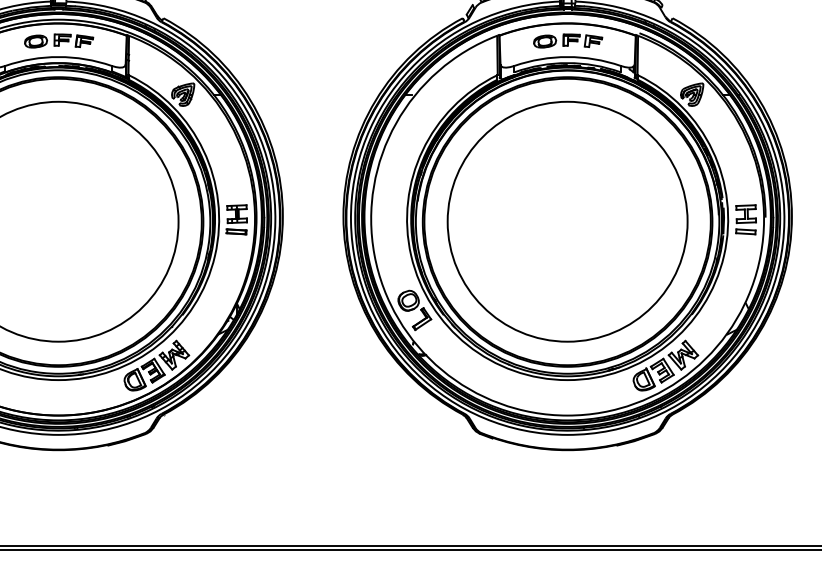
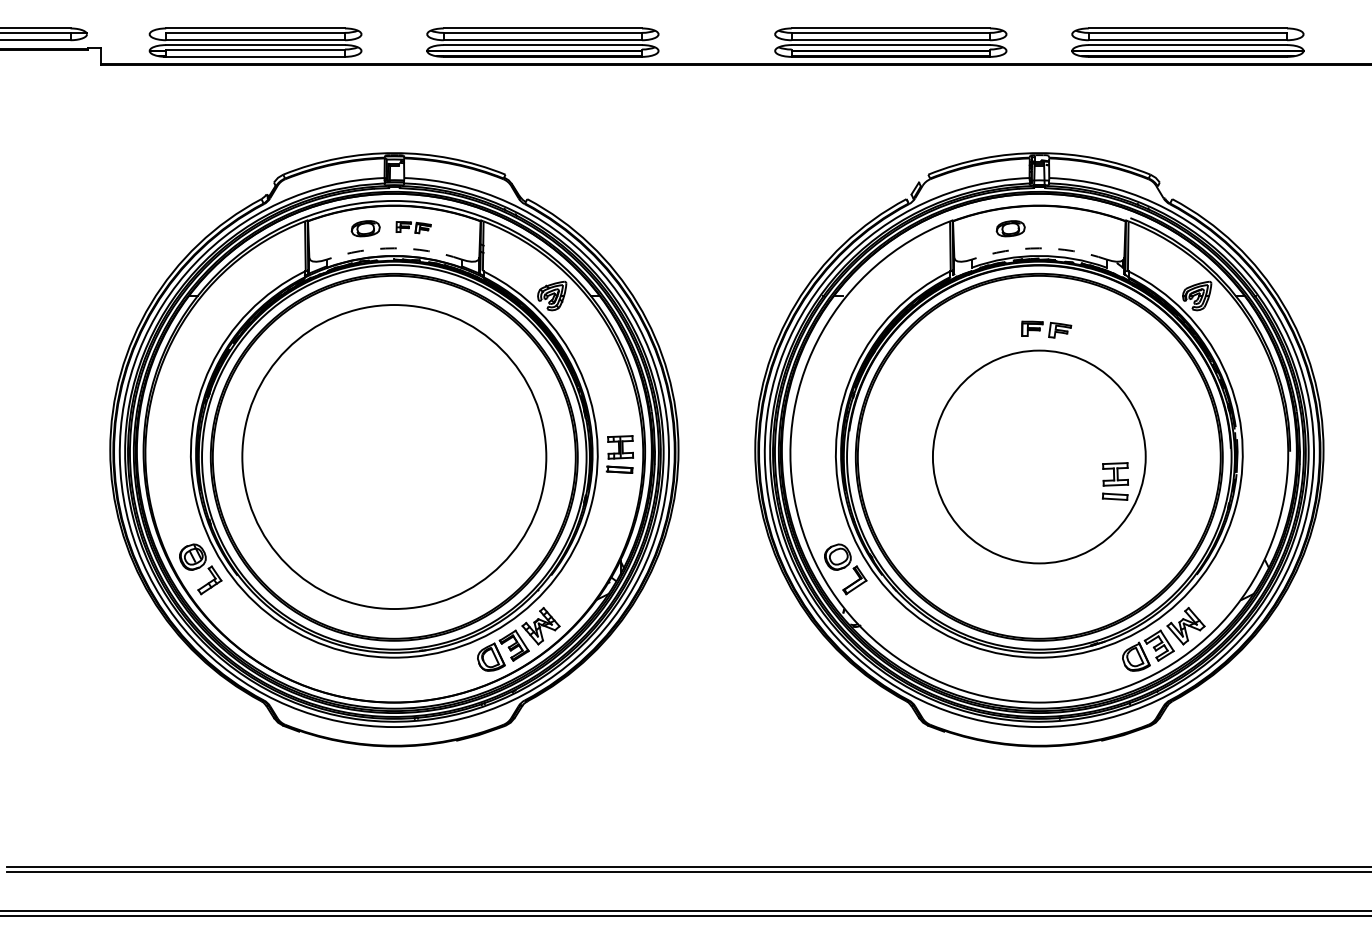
part: (73, 40) -> (413, 227), size x0.7
part: (582, 40) -> (1046, 329), moved
arc: (58, 57) -> (394, 248), solid -> dashed
arc: (567, 57) -> (1039, 248), solid -> dashed
part: (746, 219) -> (1115, 481), moved
circle: (567, 222) -> (1039, 457), size x0.7

